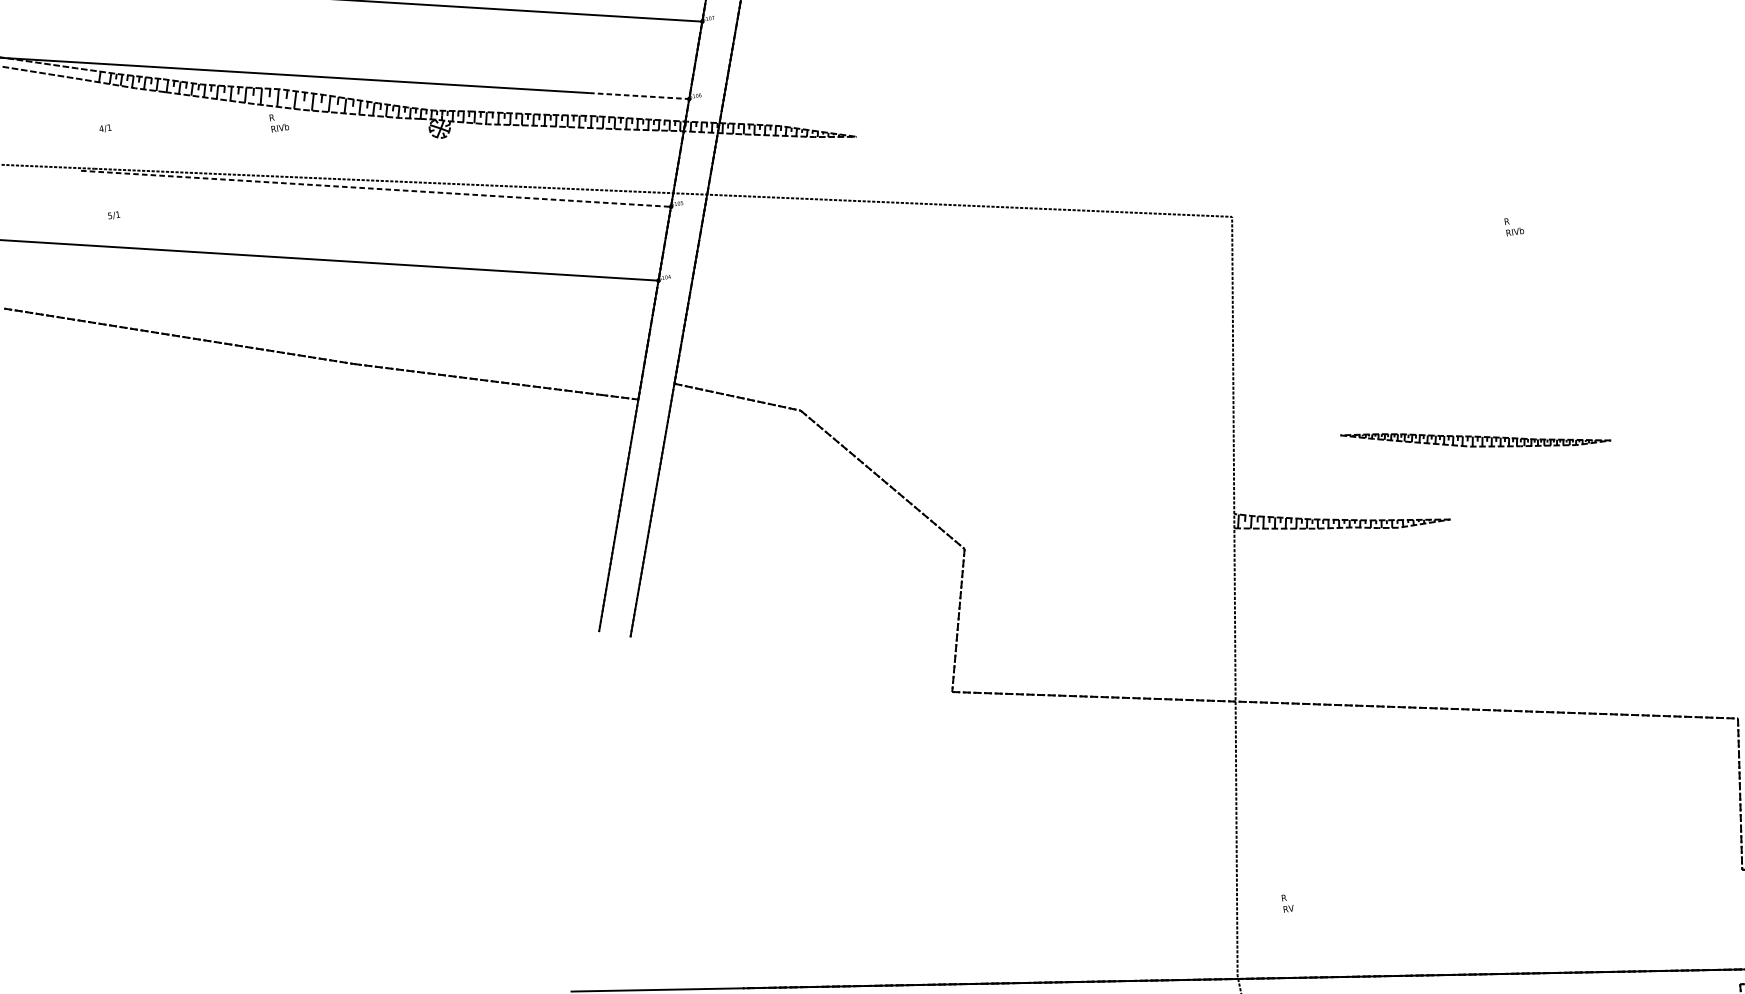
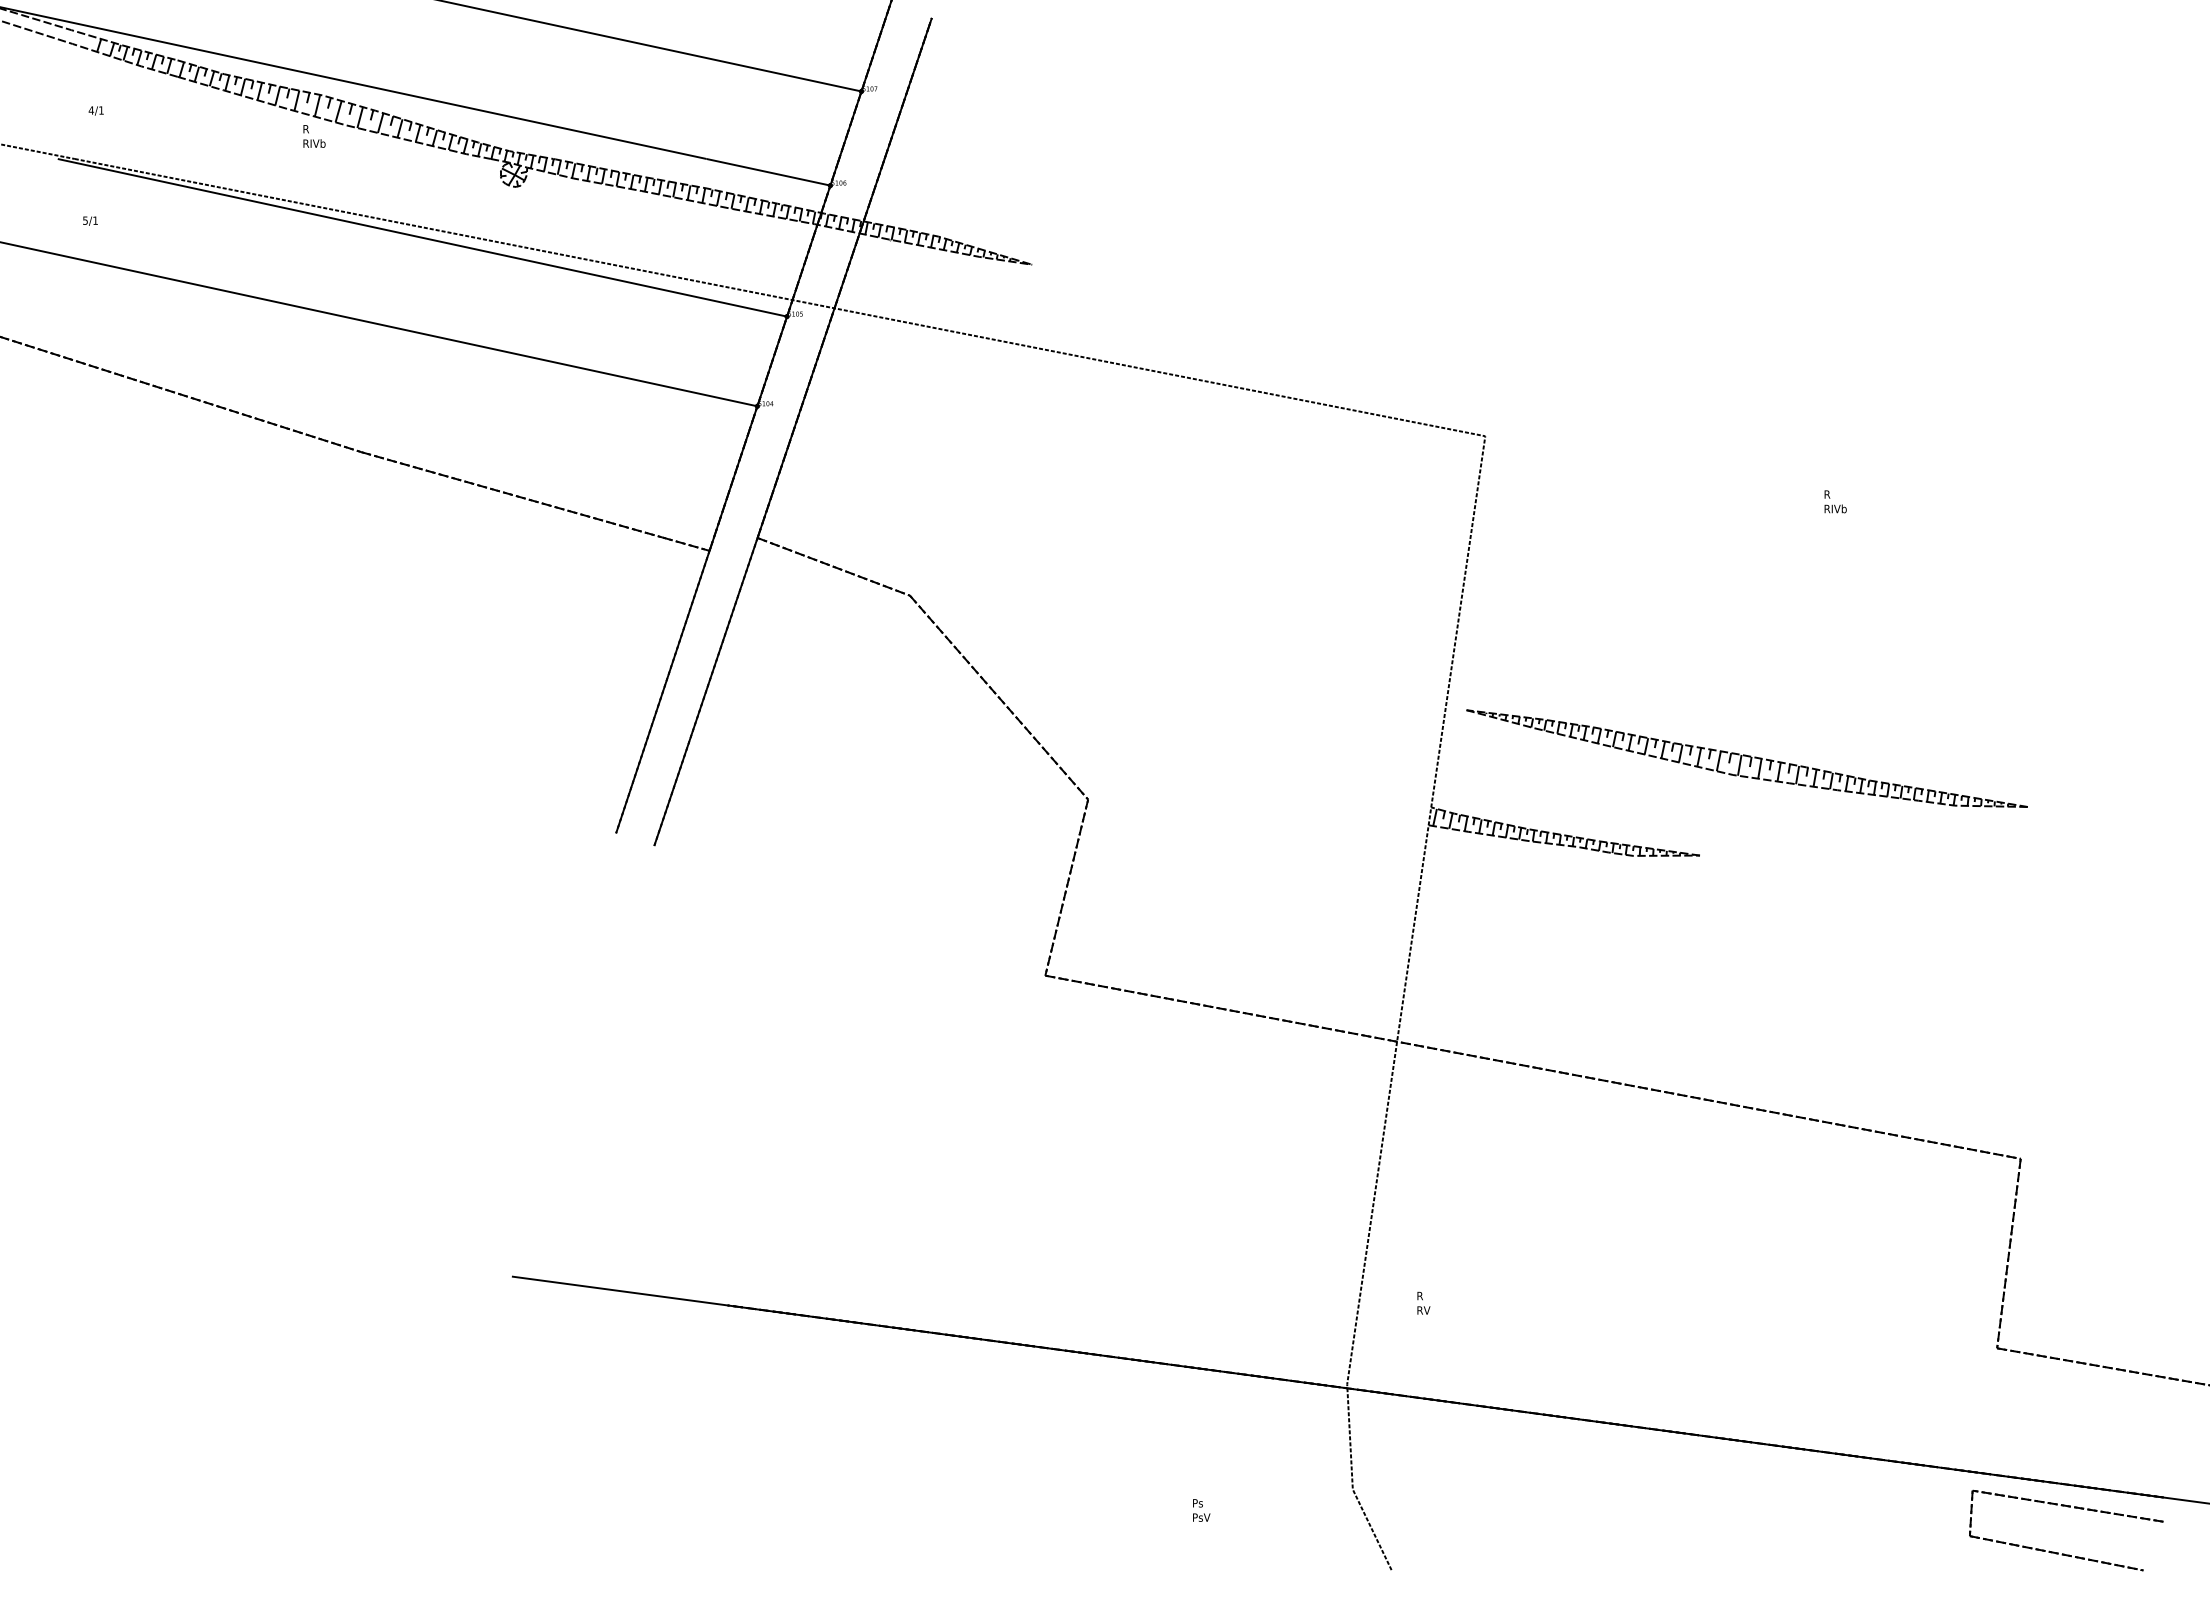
line: (639, 96) -> (769, 172), dashed -> solid
line: (376, 188) -> (422, 237), dashed -> solid
part: (1475, 437) -> (1746, 758), size x1.67

